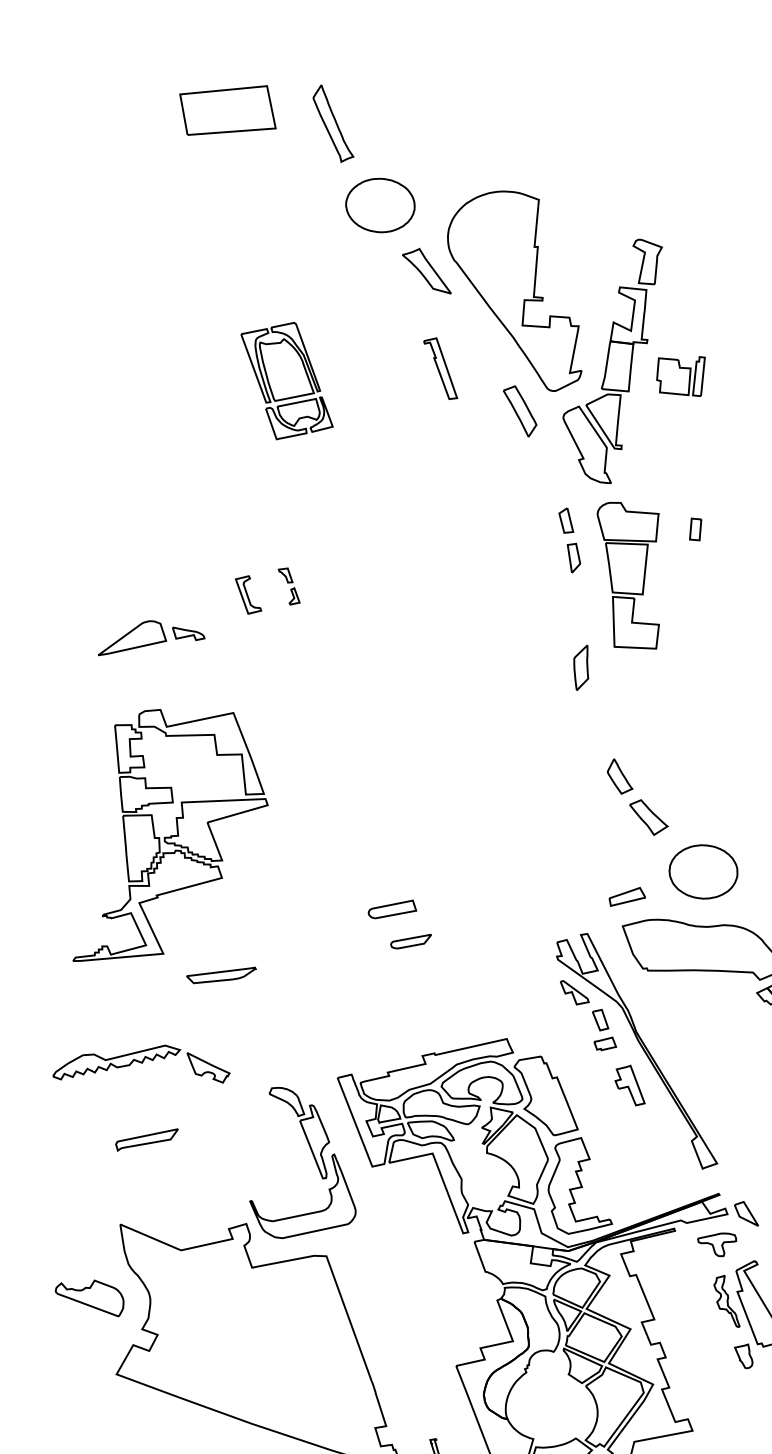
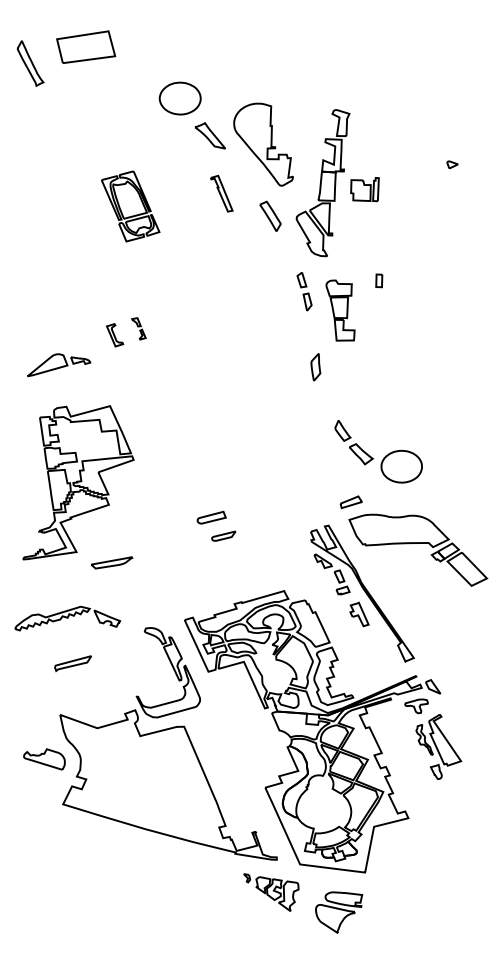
part: (333, 123) -> (30, 63), moved
part: (515, 290) -> (263, 144), size x0.7
part: (627, 575) -> (340, 310), size x0.7
part: (703, 871) -> (401, 466), moved

